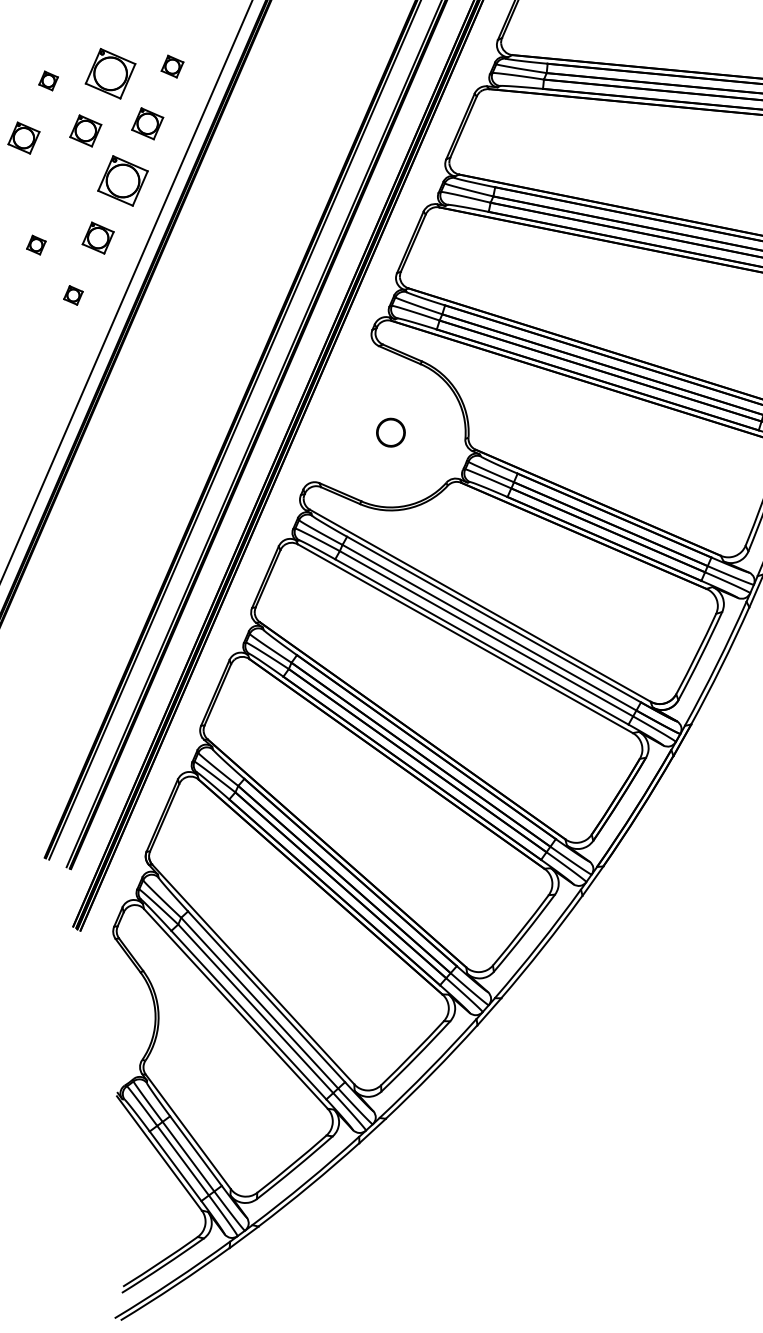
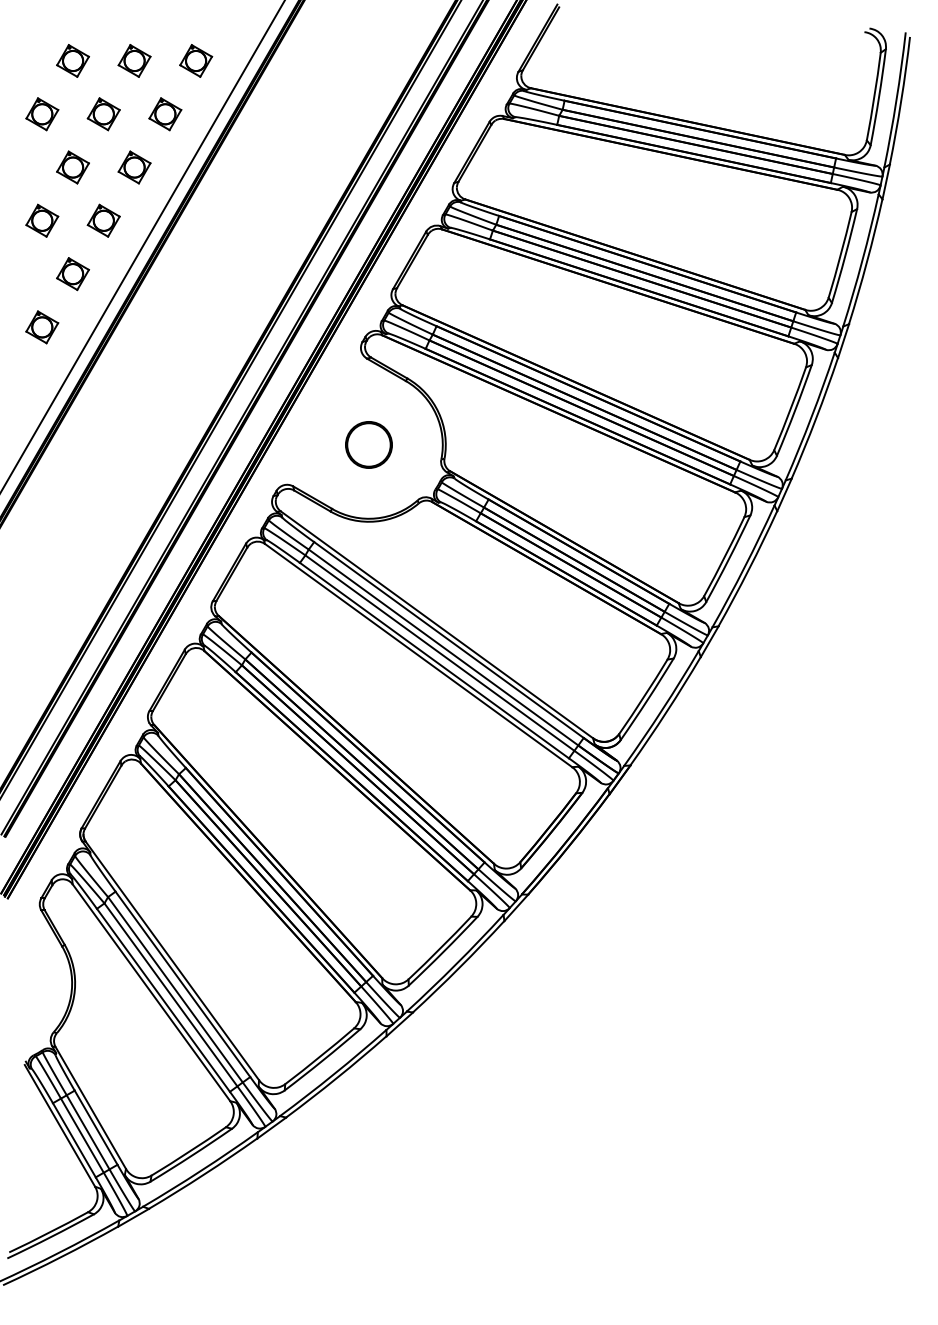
part: (172, 66) -> (196, 60), size x1.43
part: (110, 73) -> (134, 60), size x0.62
part: (48, 80) -> (72, 60), size x1.67
part: (122, 180) -> (134, 167), size x0.62
part: (60, 188) -> (72, 167), added
part: (36, 244) -> (42, 220), size x1.67
part: (72, 295) -> (72, 274), size x1.67
part: (48, 352) -> (42, 327), added
circle: (390, 432) -> (368, 444), size x1.67

